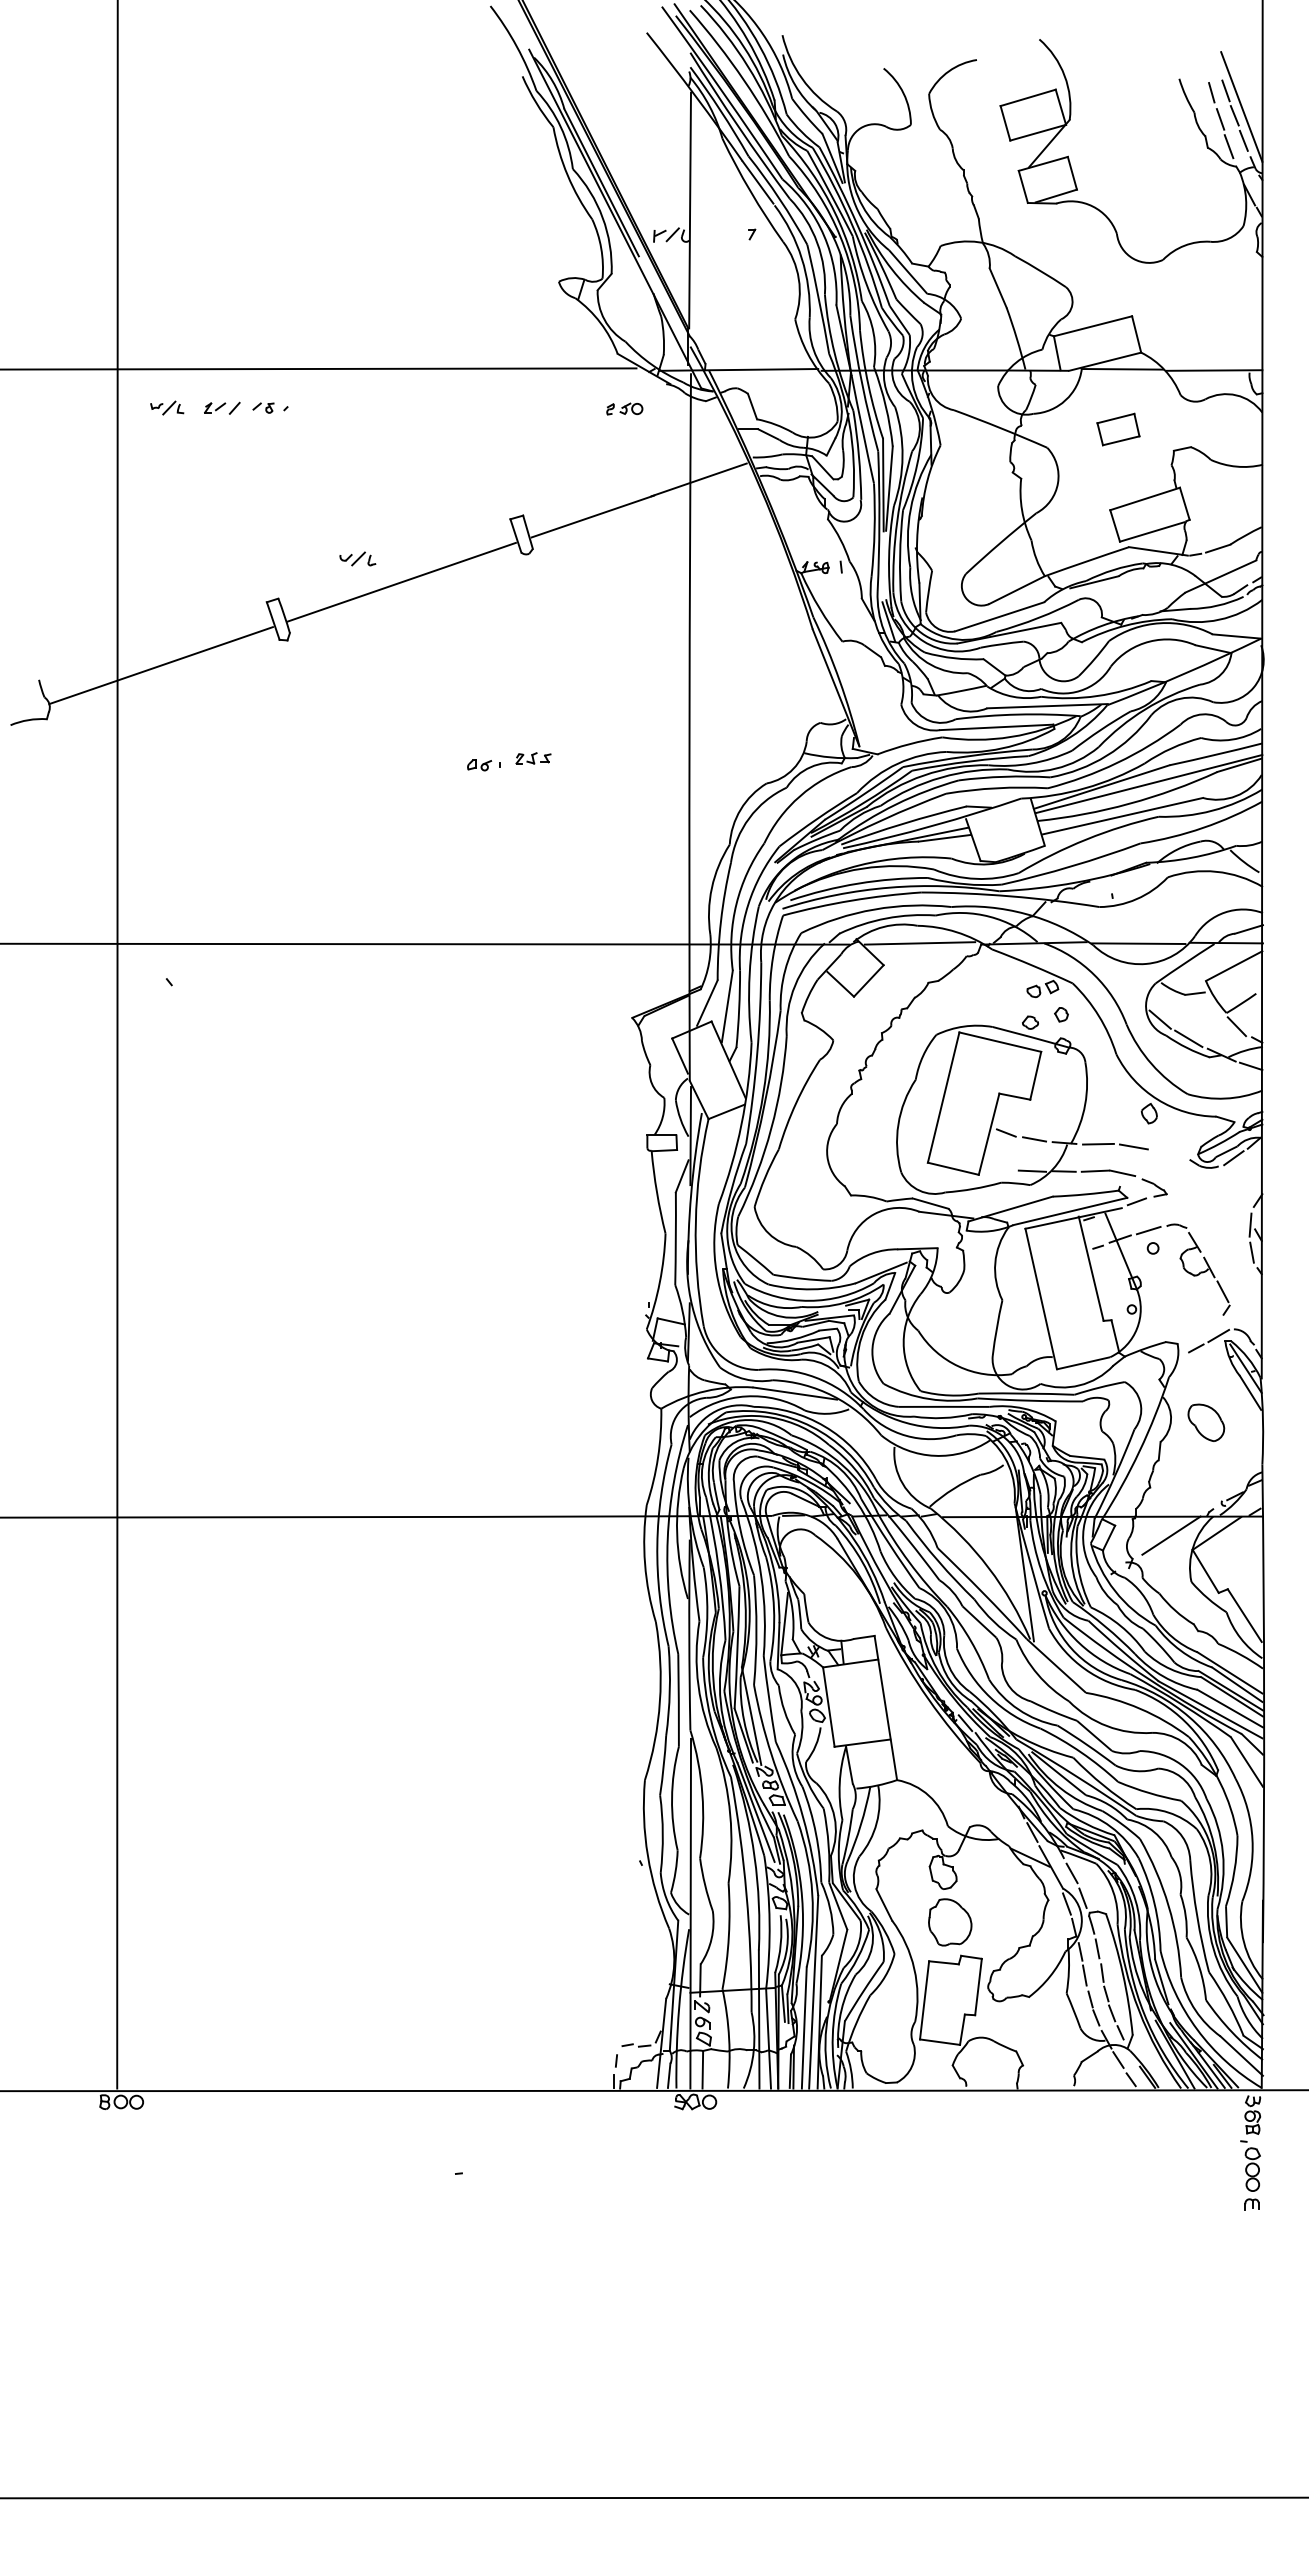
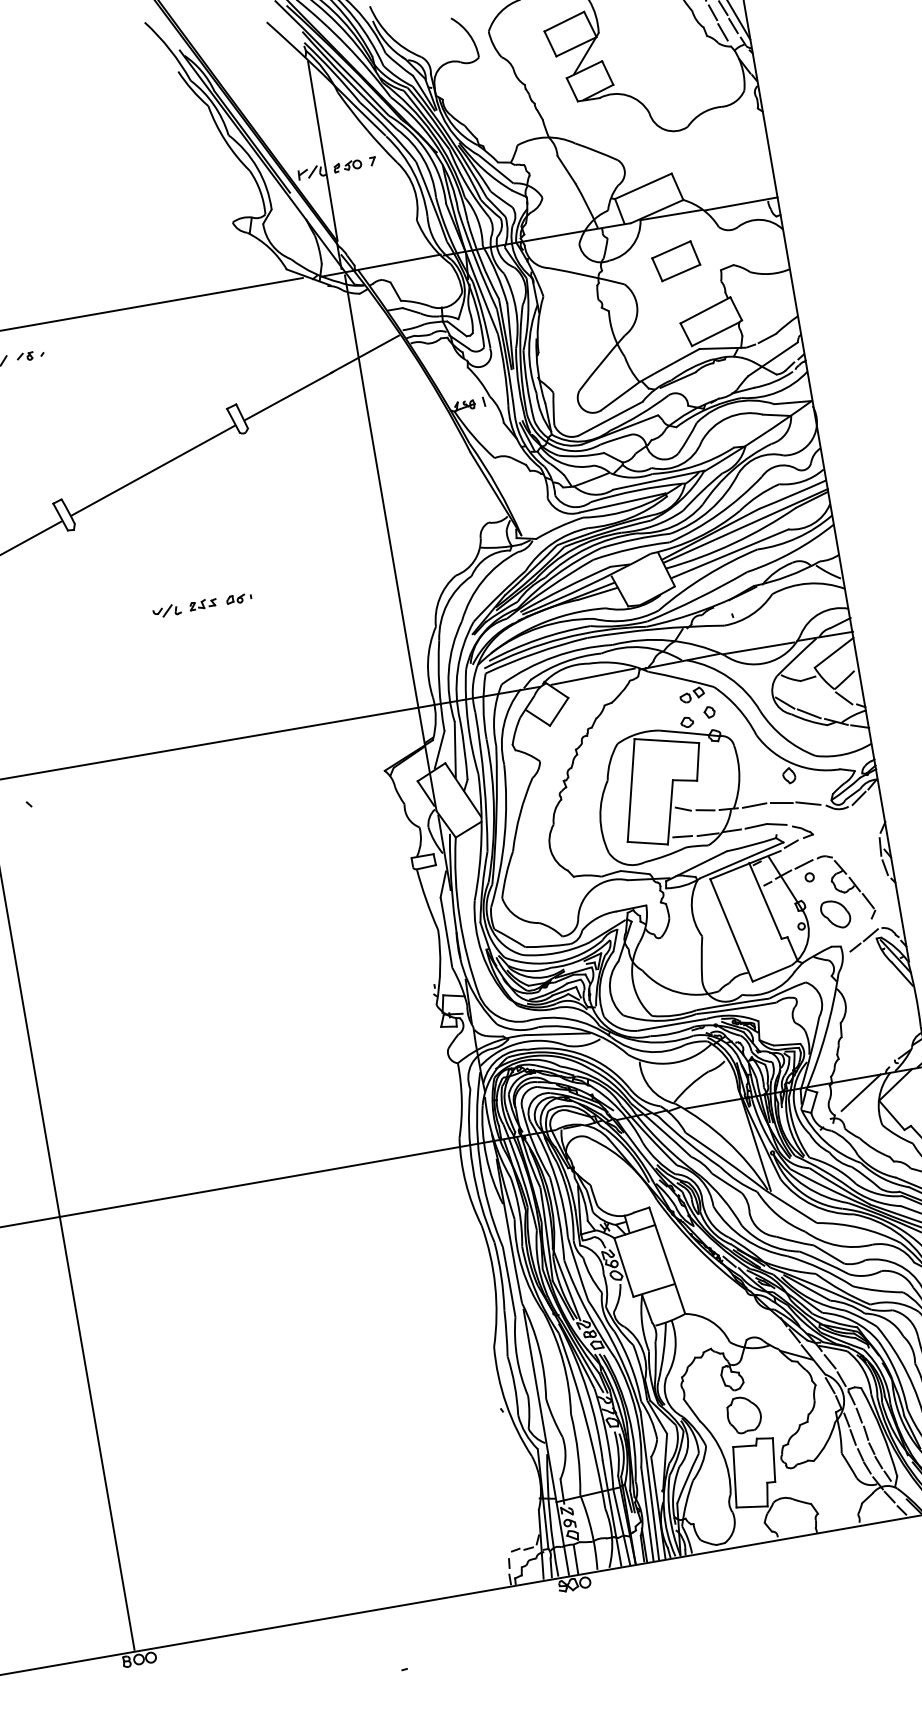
part: (624, 408) -> (347, 165), moved
part: (1118, 429) -> (676, 261), size x1.43
part: (357, 558) -> (166, 610), moved
part: (533, 758) -> (203, 604), moved
line: (1167, 1153) -> (808, 803), added
line: (999, 1167) -> (682, 836), added
part: (1206, 1422) -> (835, 914), moved

